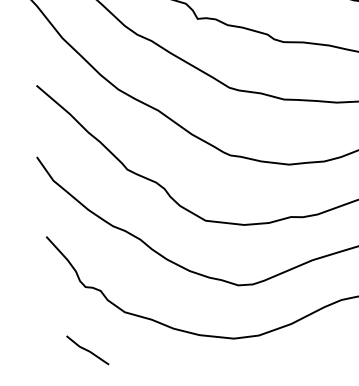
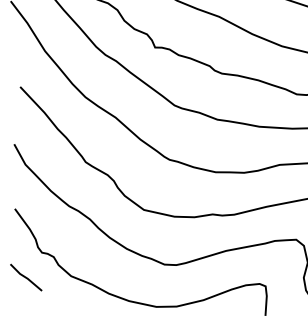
line: (88, 350) -> (26, 277), moved

